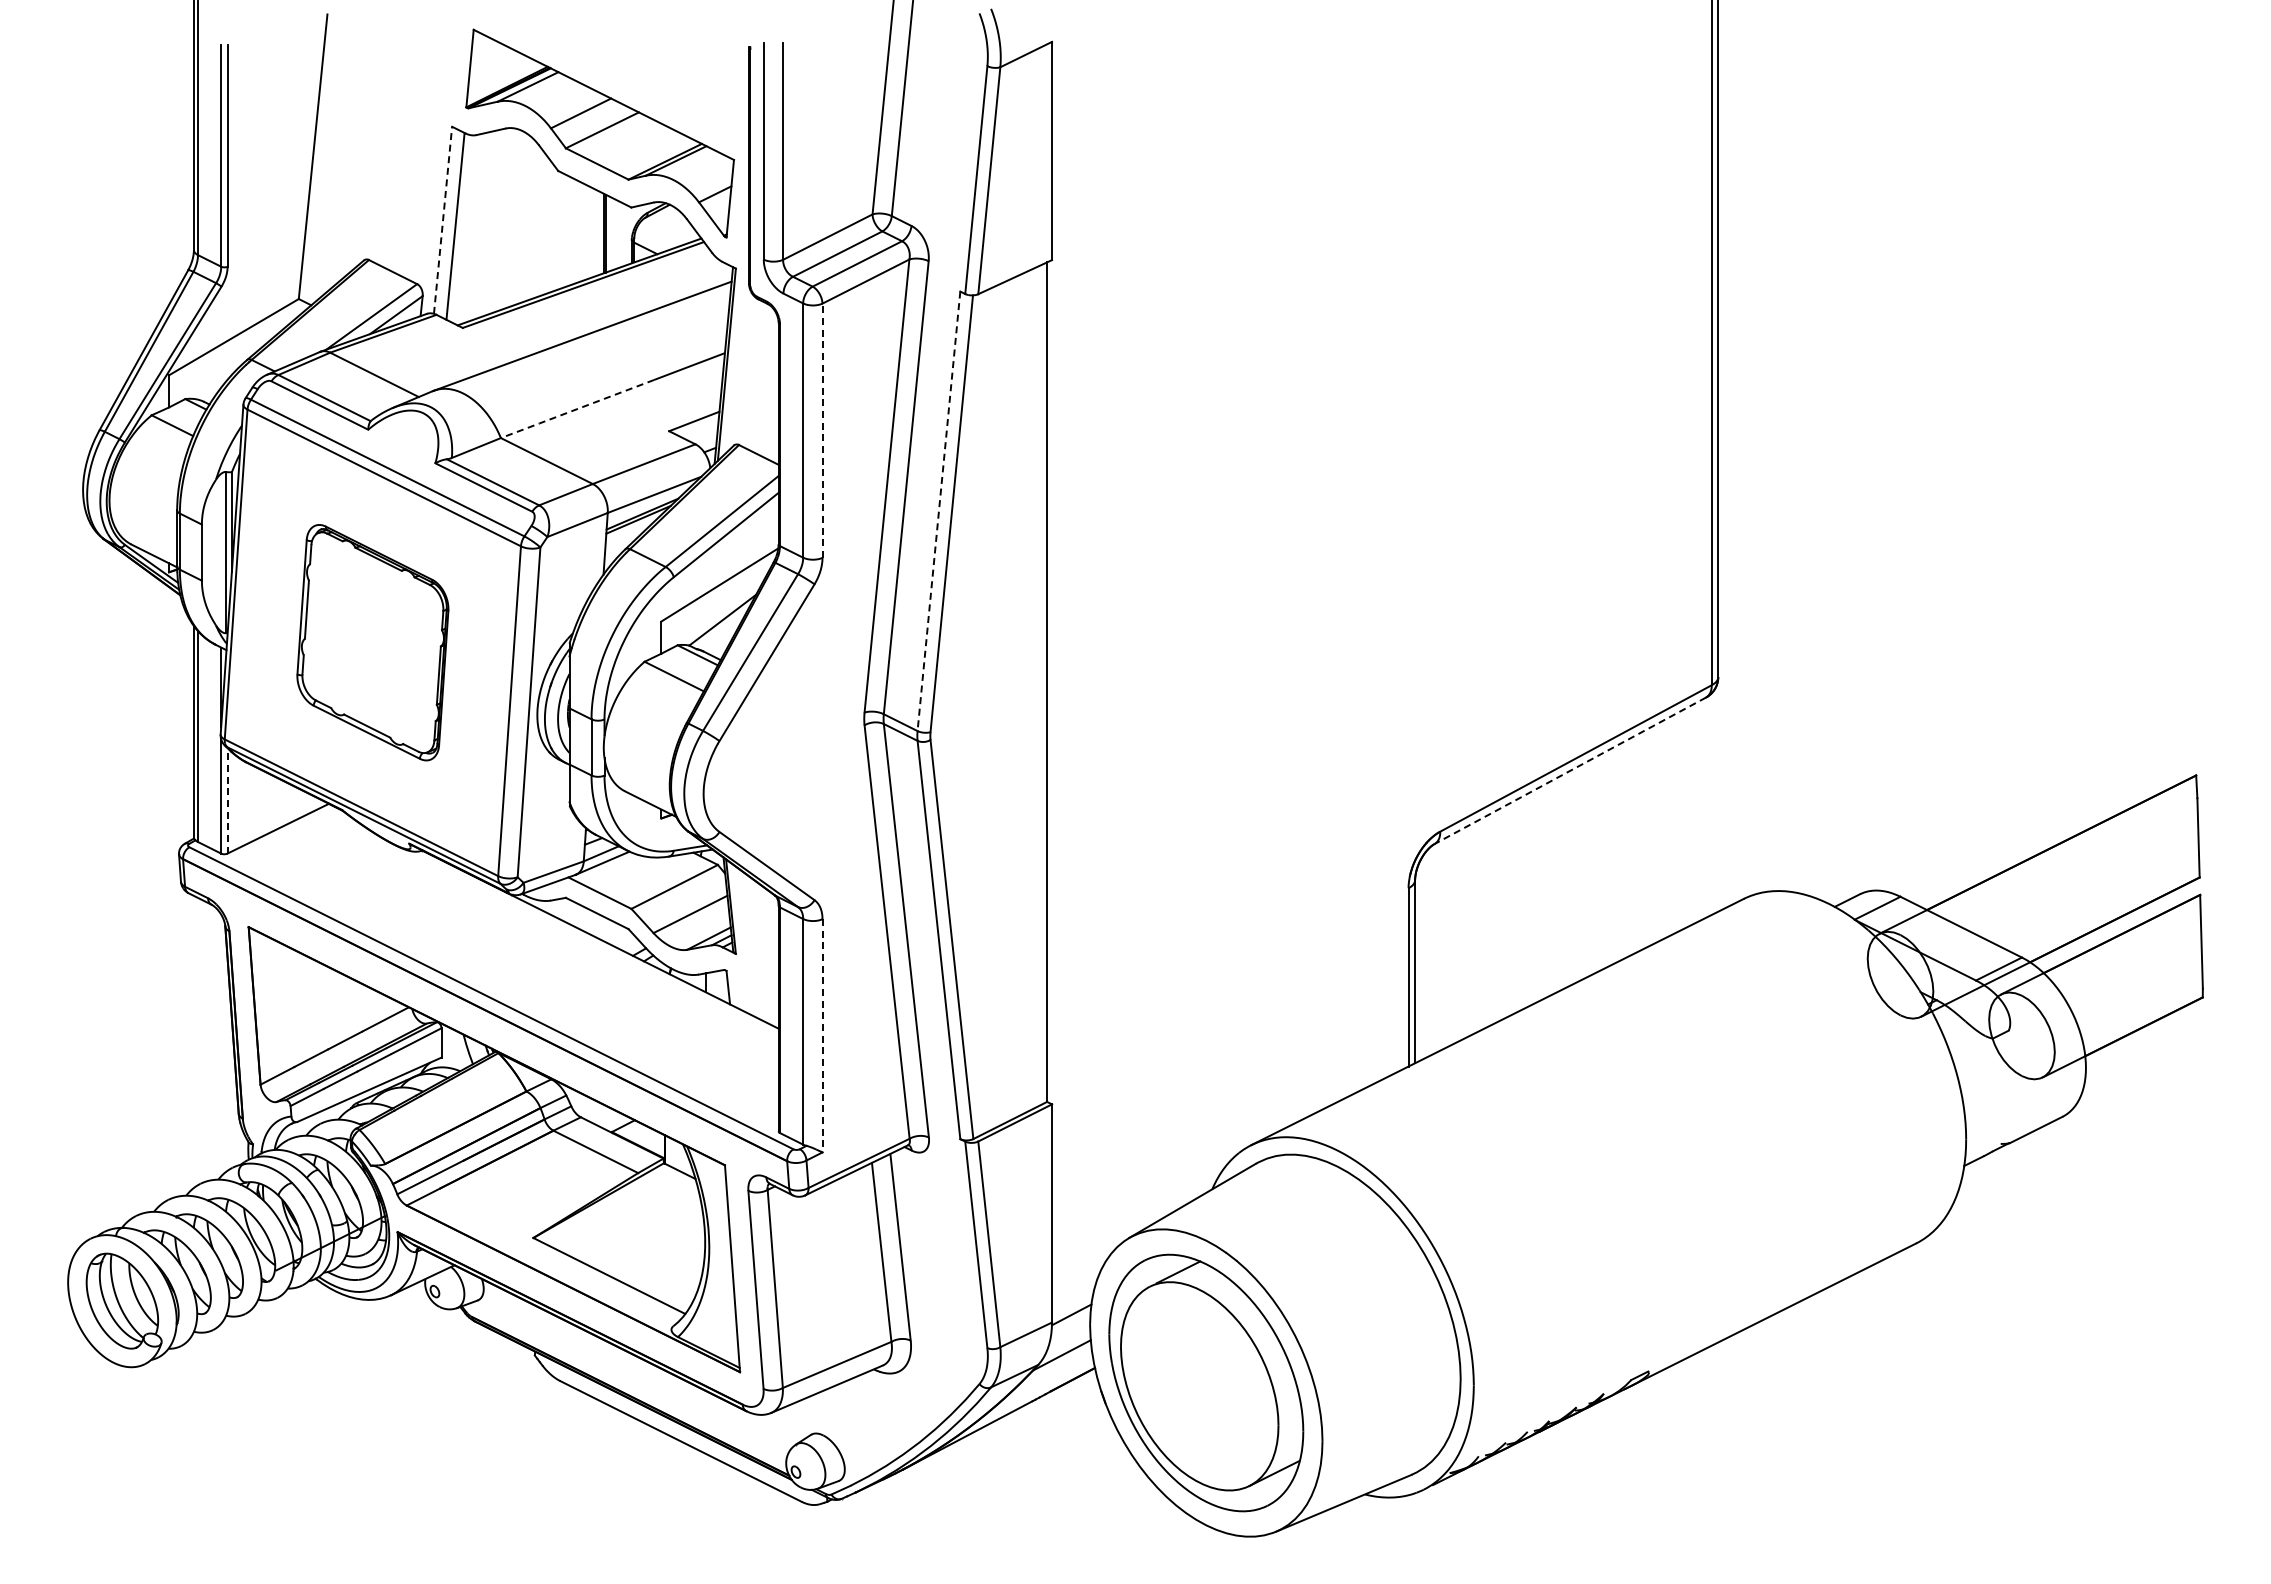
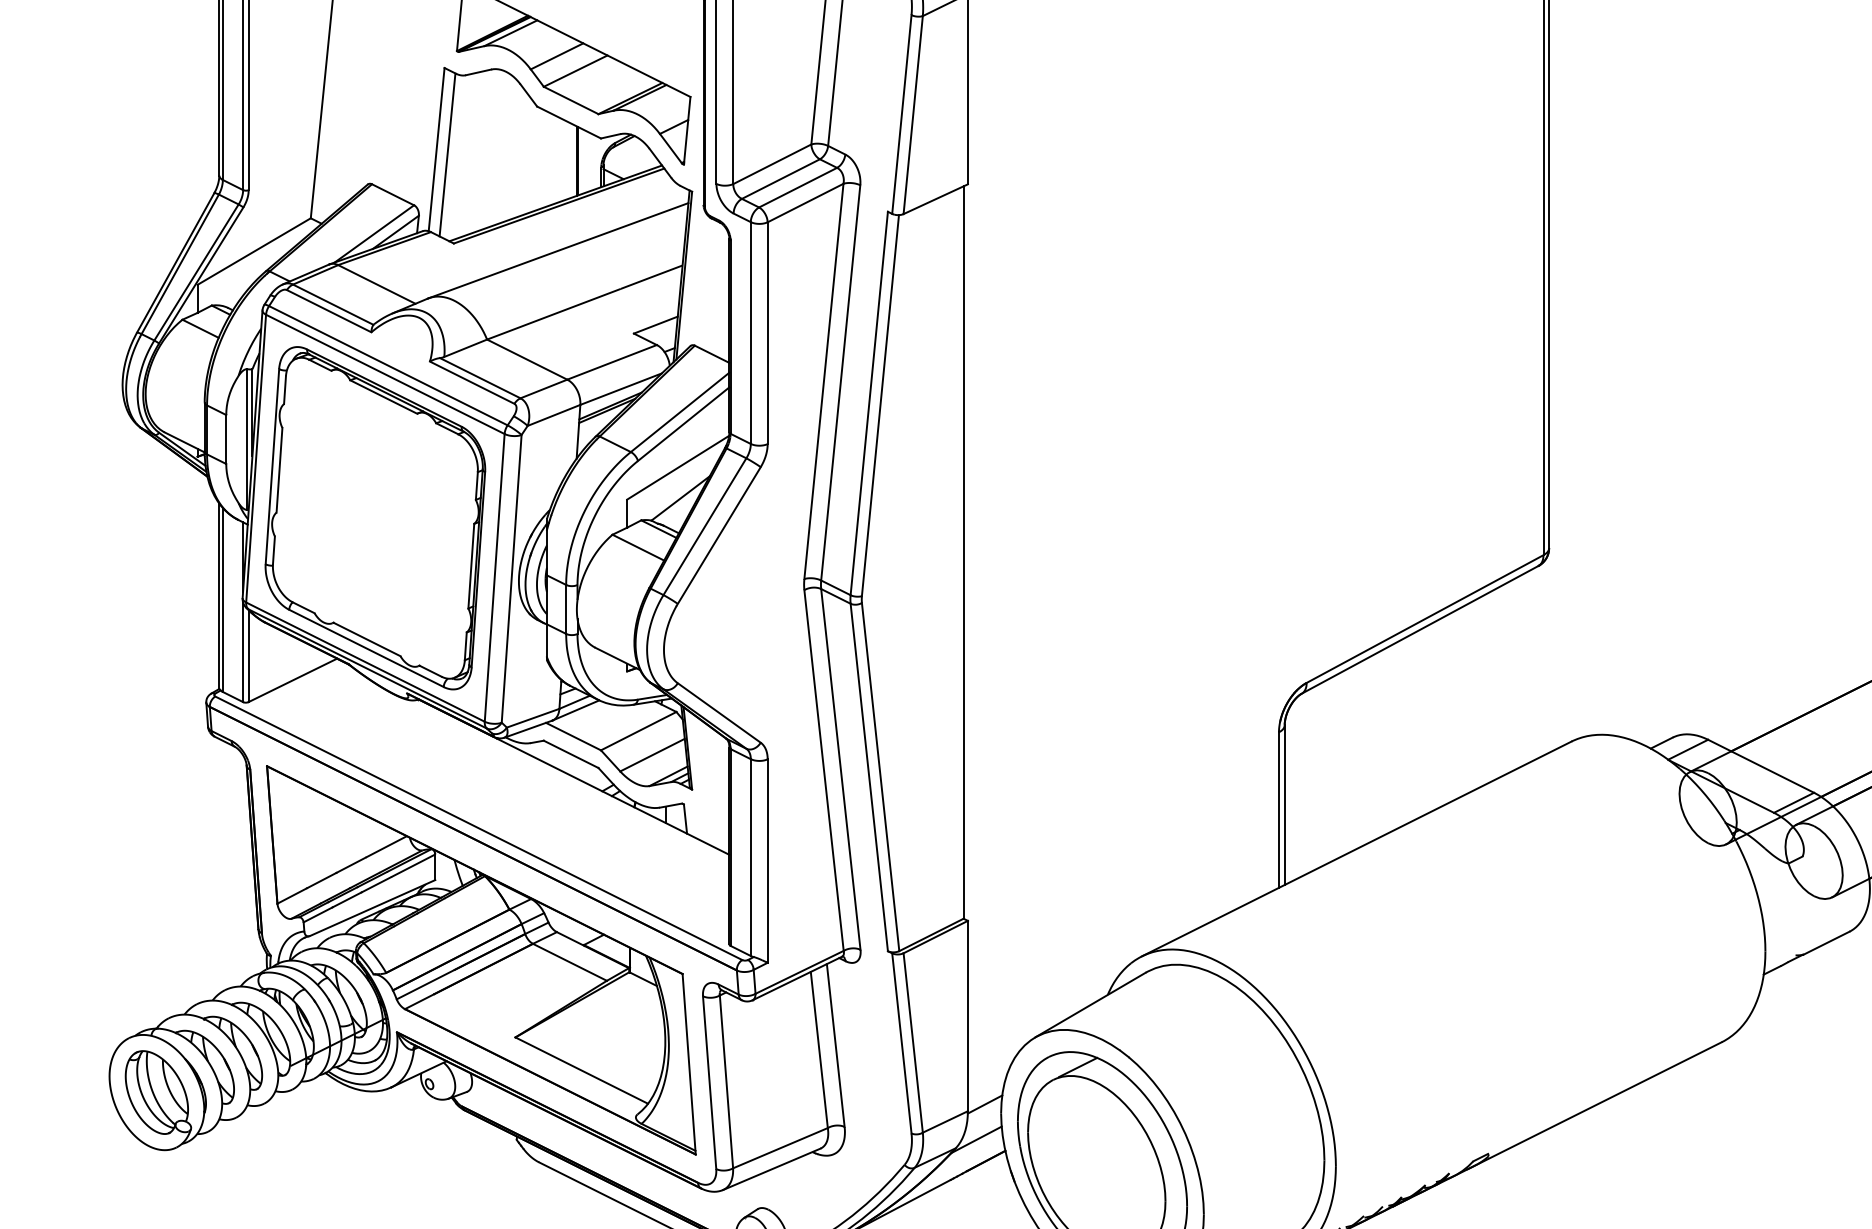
line: (443, 220) -> (437, 149), dashed -> solid
line: (577, 409) -> (553, 314), dashed -> solid
line: (822, 430) -> (767, 332), dashed -> solid
line: (938, 511) -> (868, 403), dashed -> solid
part: (372, 642) -> (375, 517), size x1.67
line: (1569, 771) -> (1419, 630), dashed -> solid
line: (227, 800) -> (248, 655), dashed -> solid
line: (822, 1035) -> (767, 860), dashed -> solid

